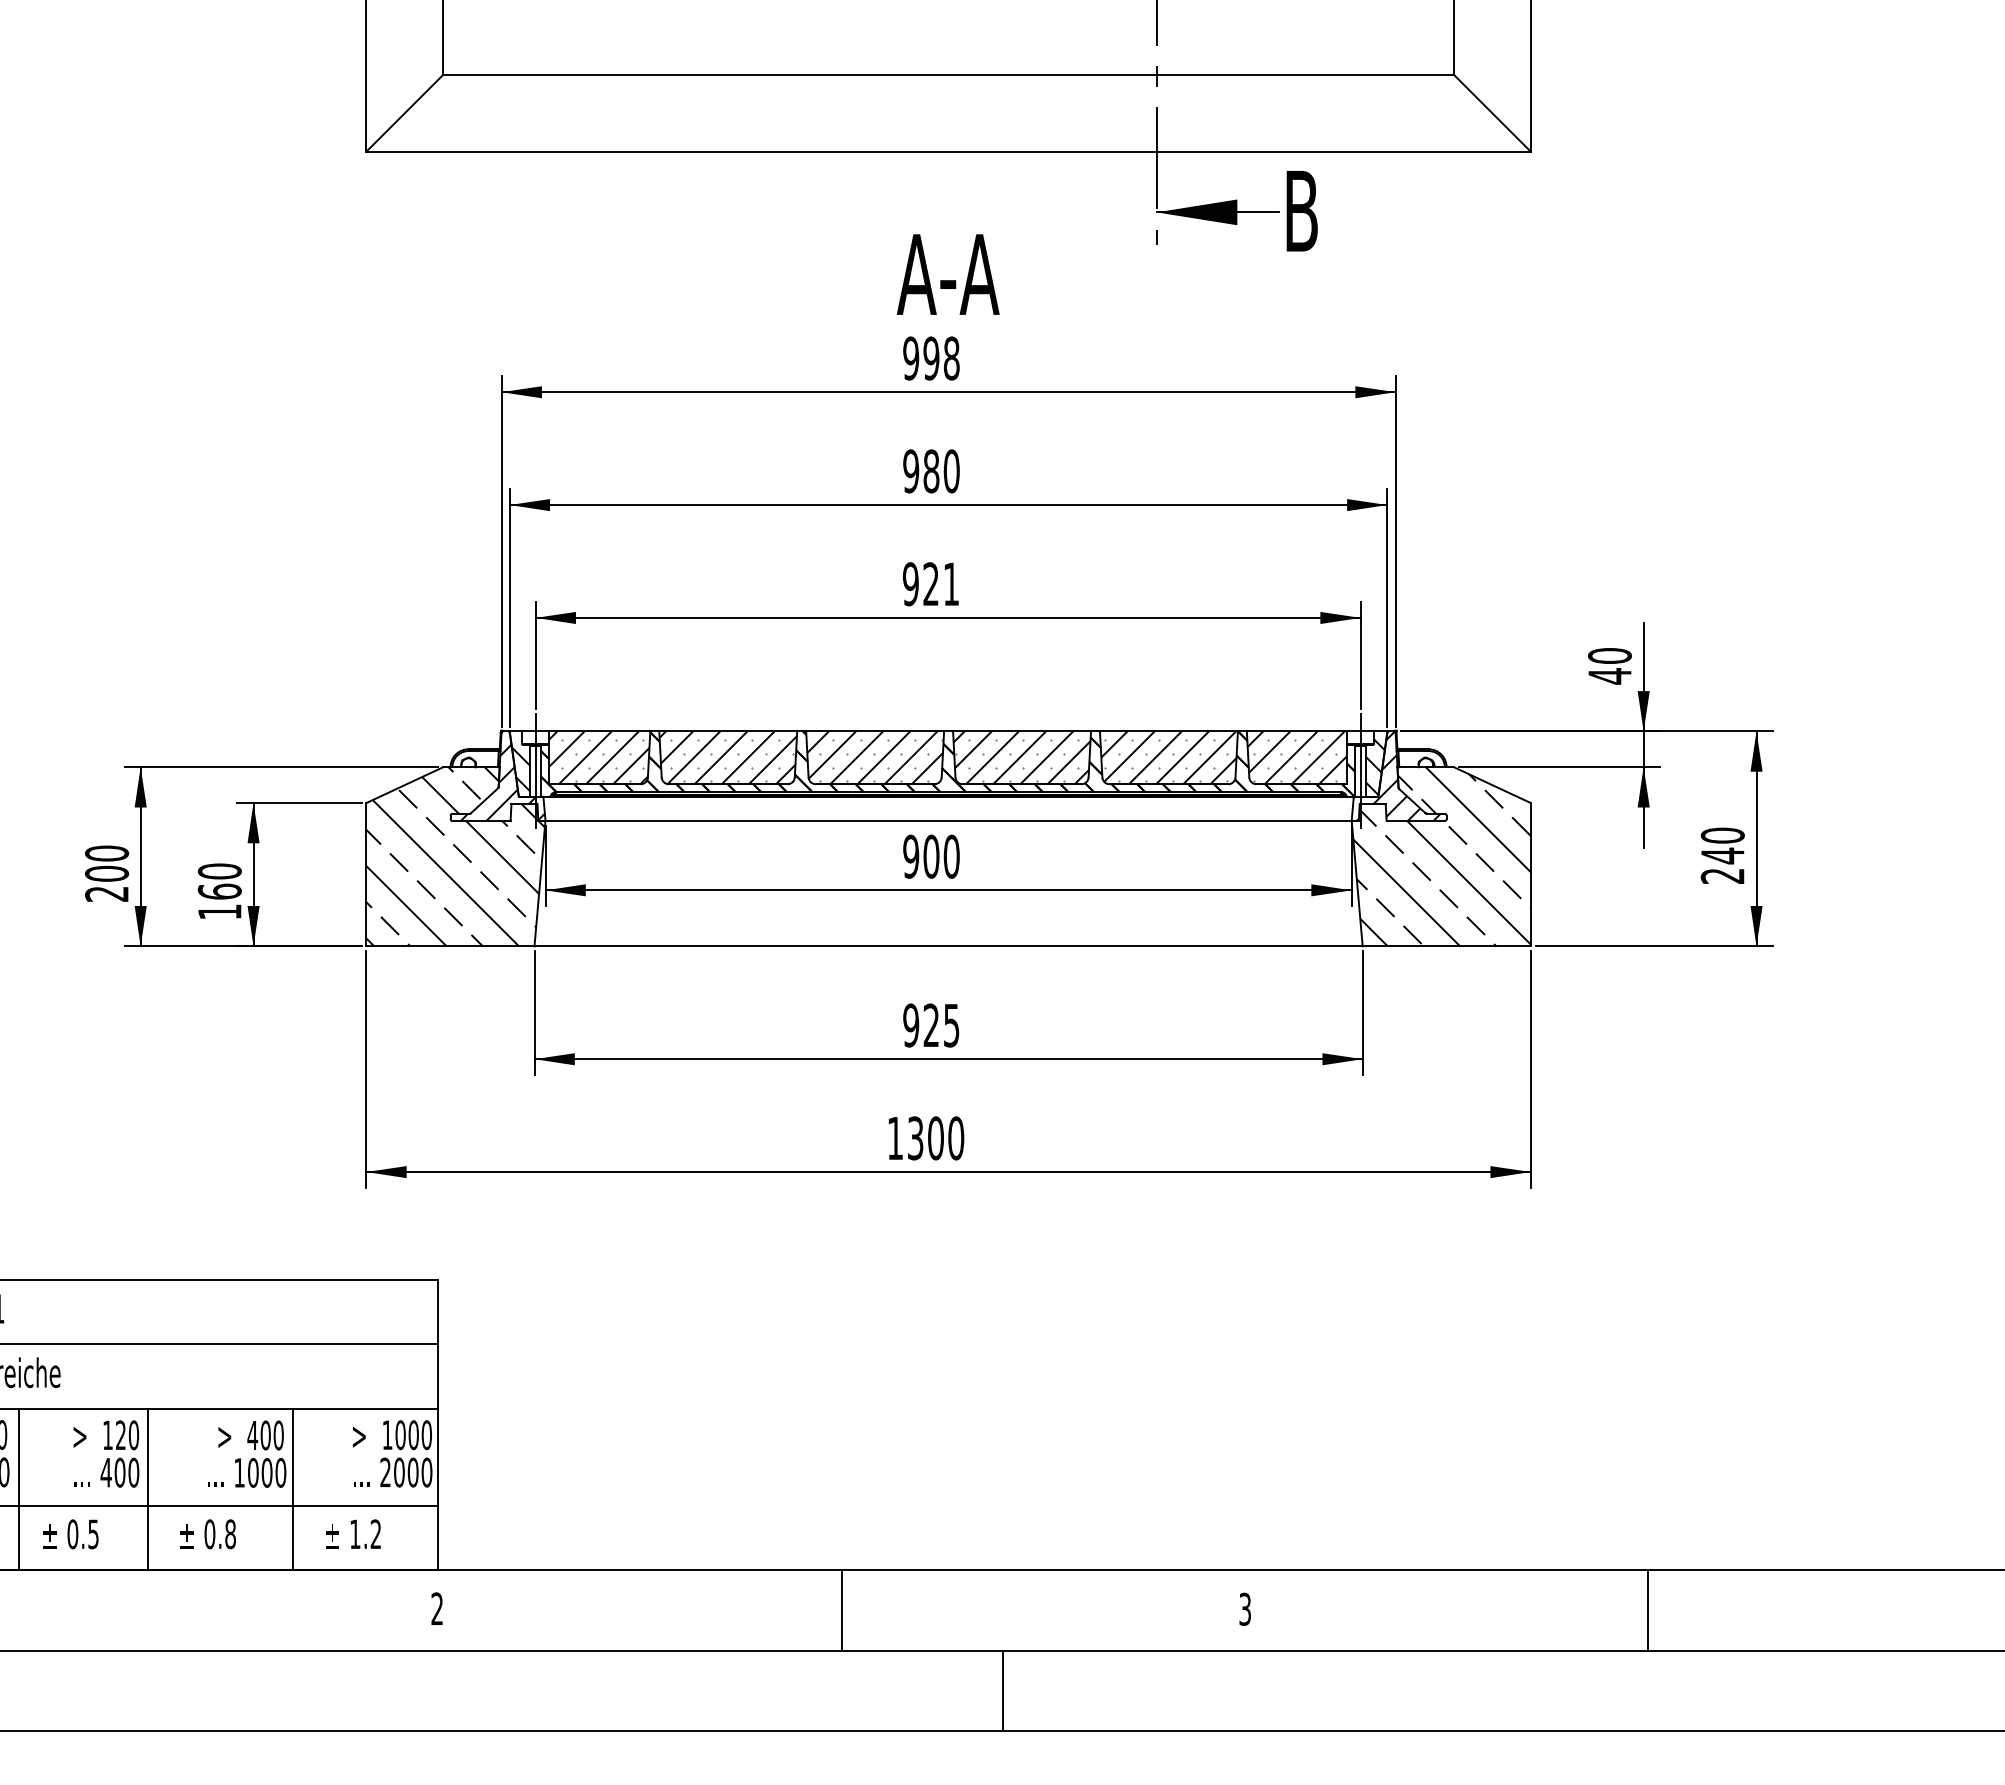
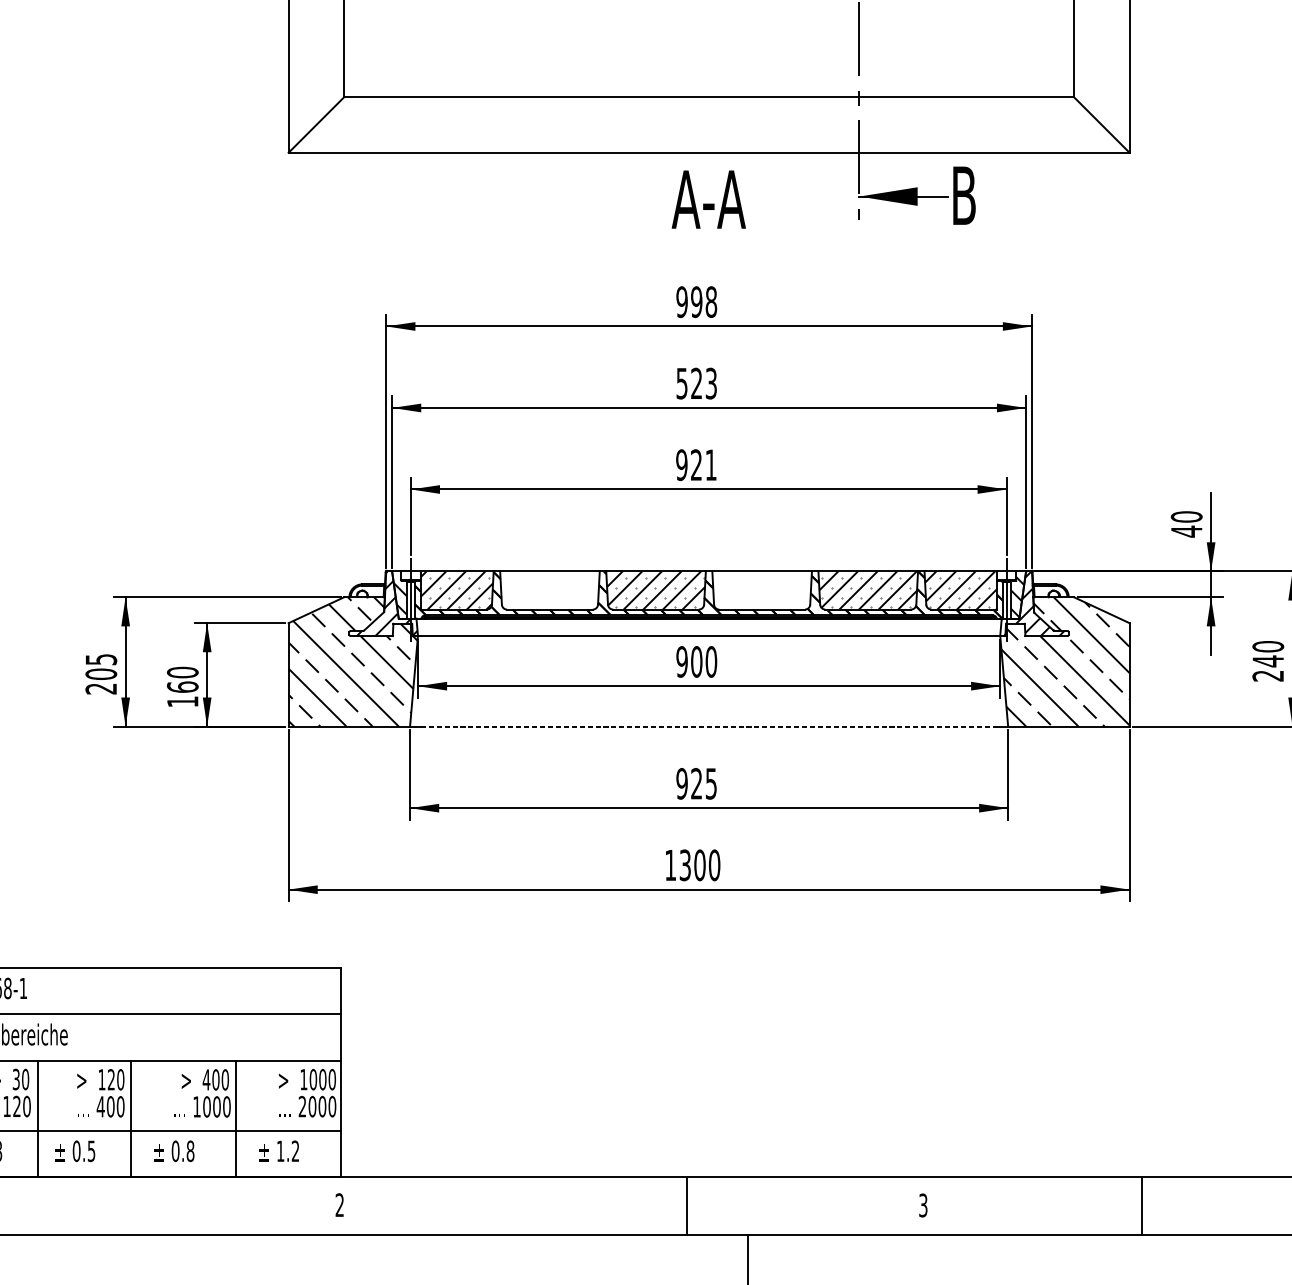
text: (947, 274) -> (708, 199), moved
text: (931, 471) -> (696, 383), 980 -> 523
hatch: (727, 757) -> (549, 590), removed
hatch: (1021, 757) -> (761, 590), removed
text: (107, 853) -> (101, 659), 200 -> 205
line: (948, 946) -> (709, 726), solid -> dashed
line: (841, 1610) -> (686, 1206), moved
line: (1647, 1610) -> (1142, 1206), moved

